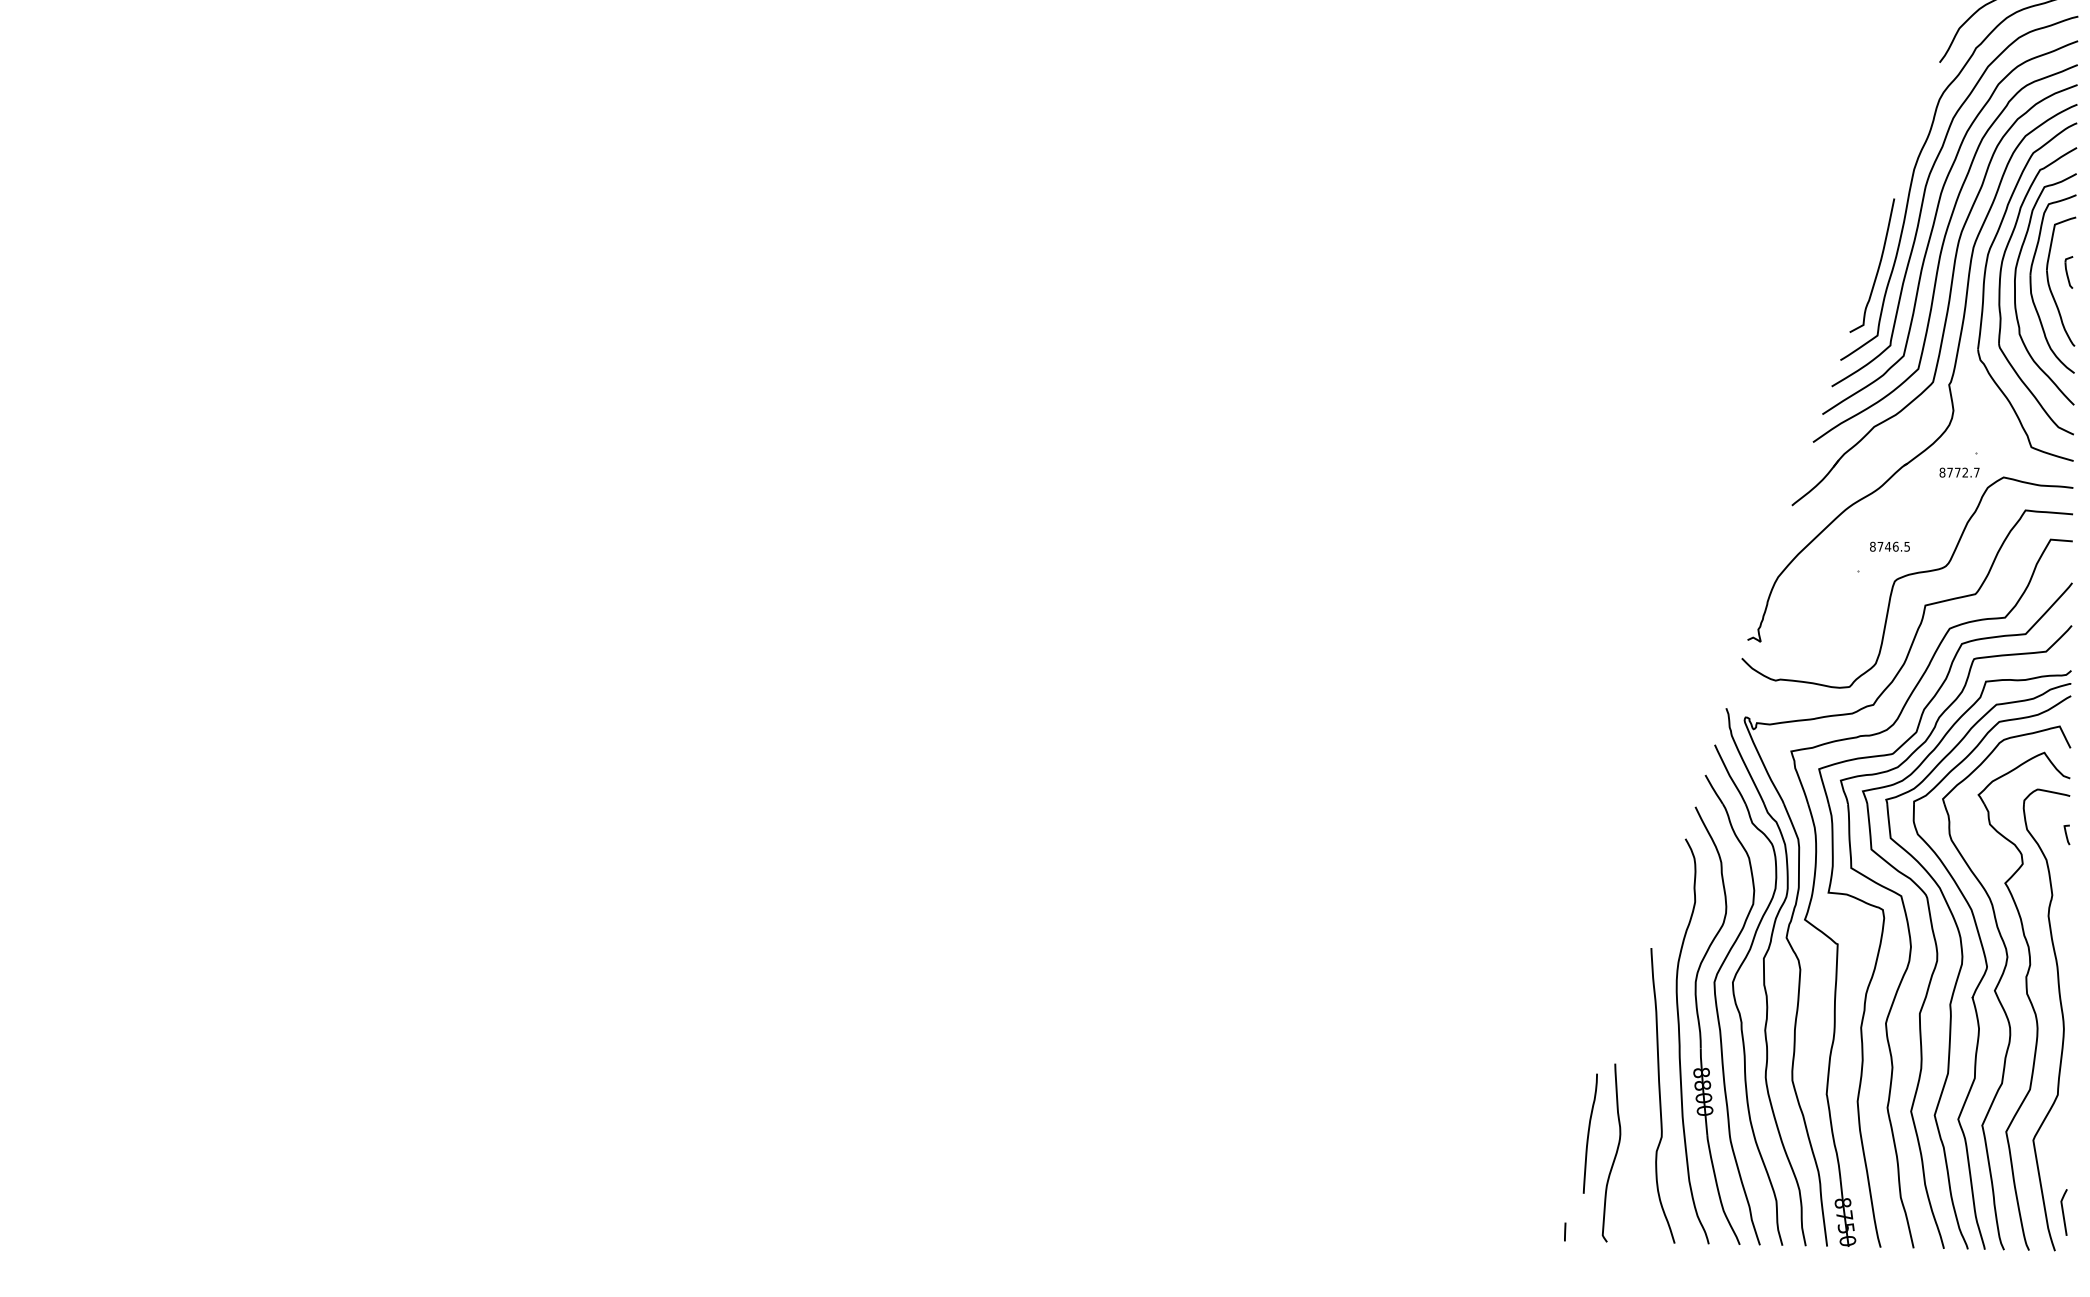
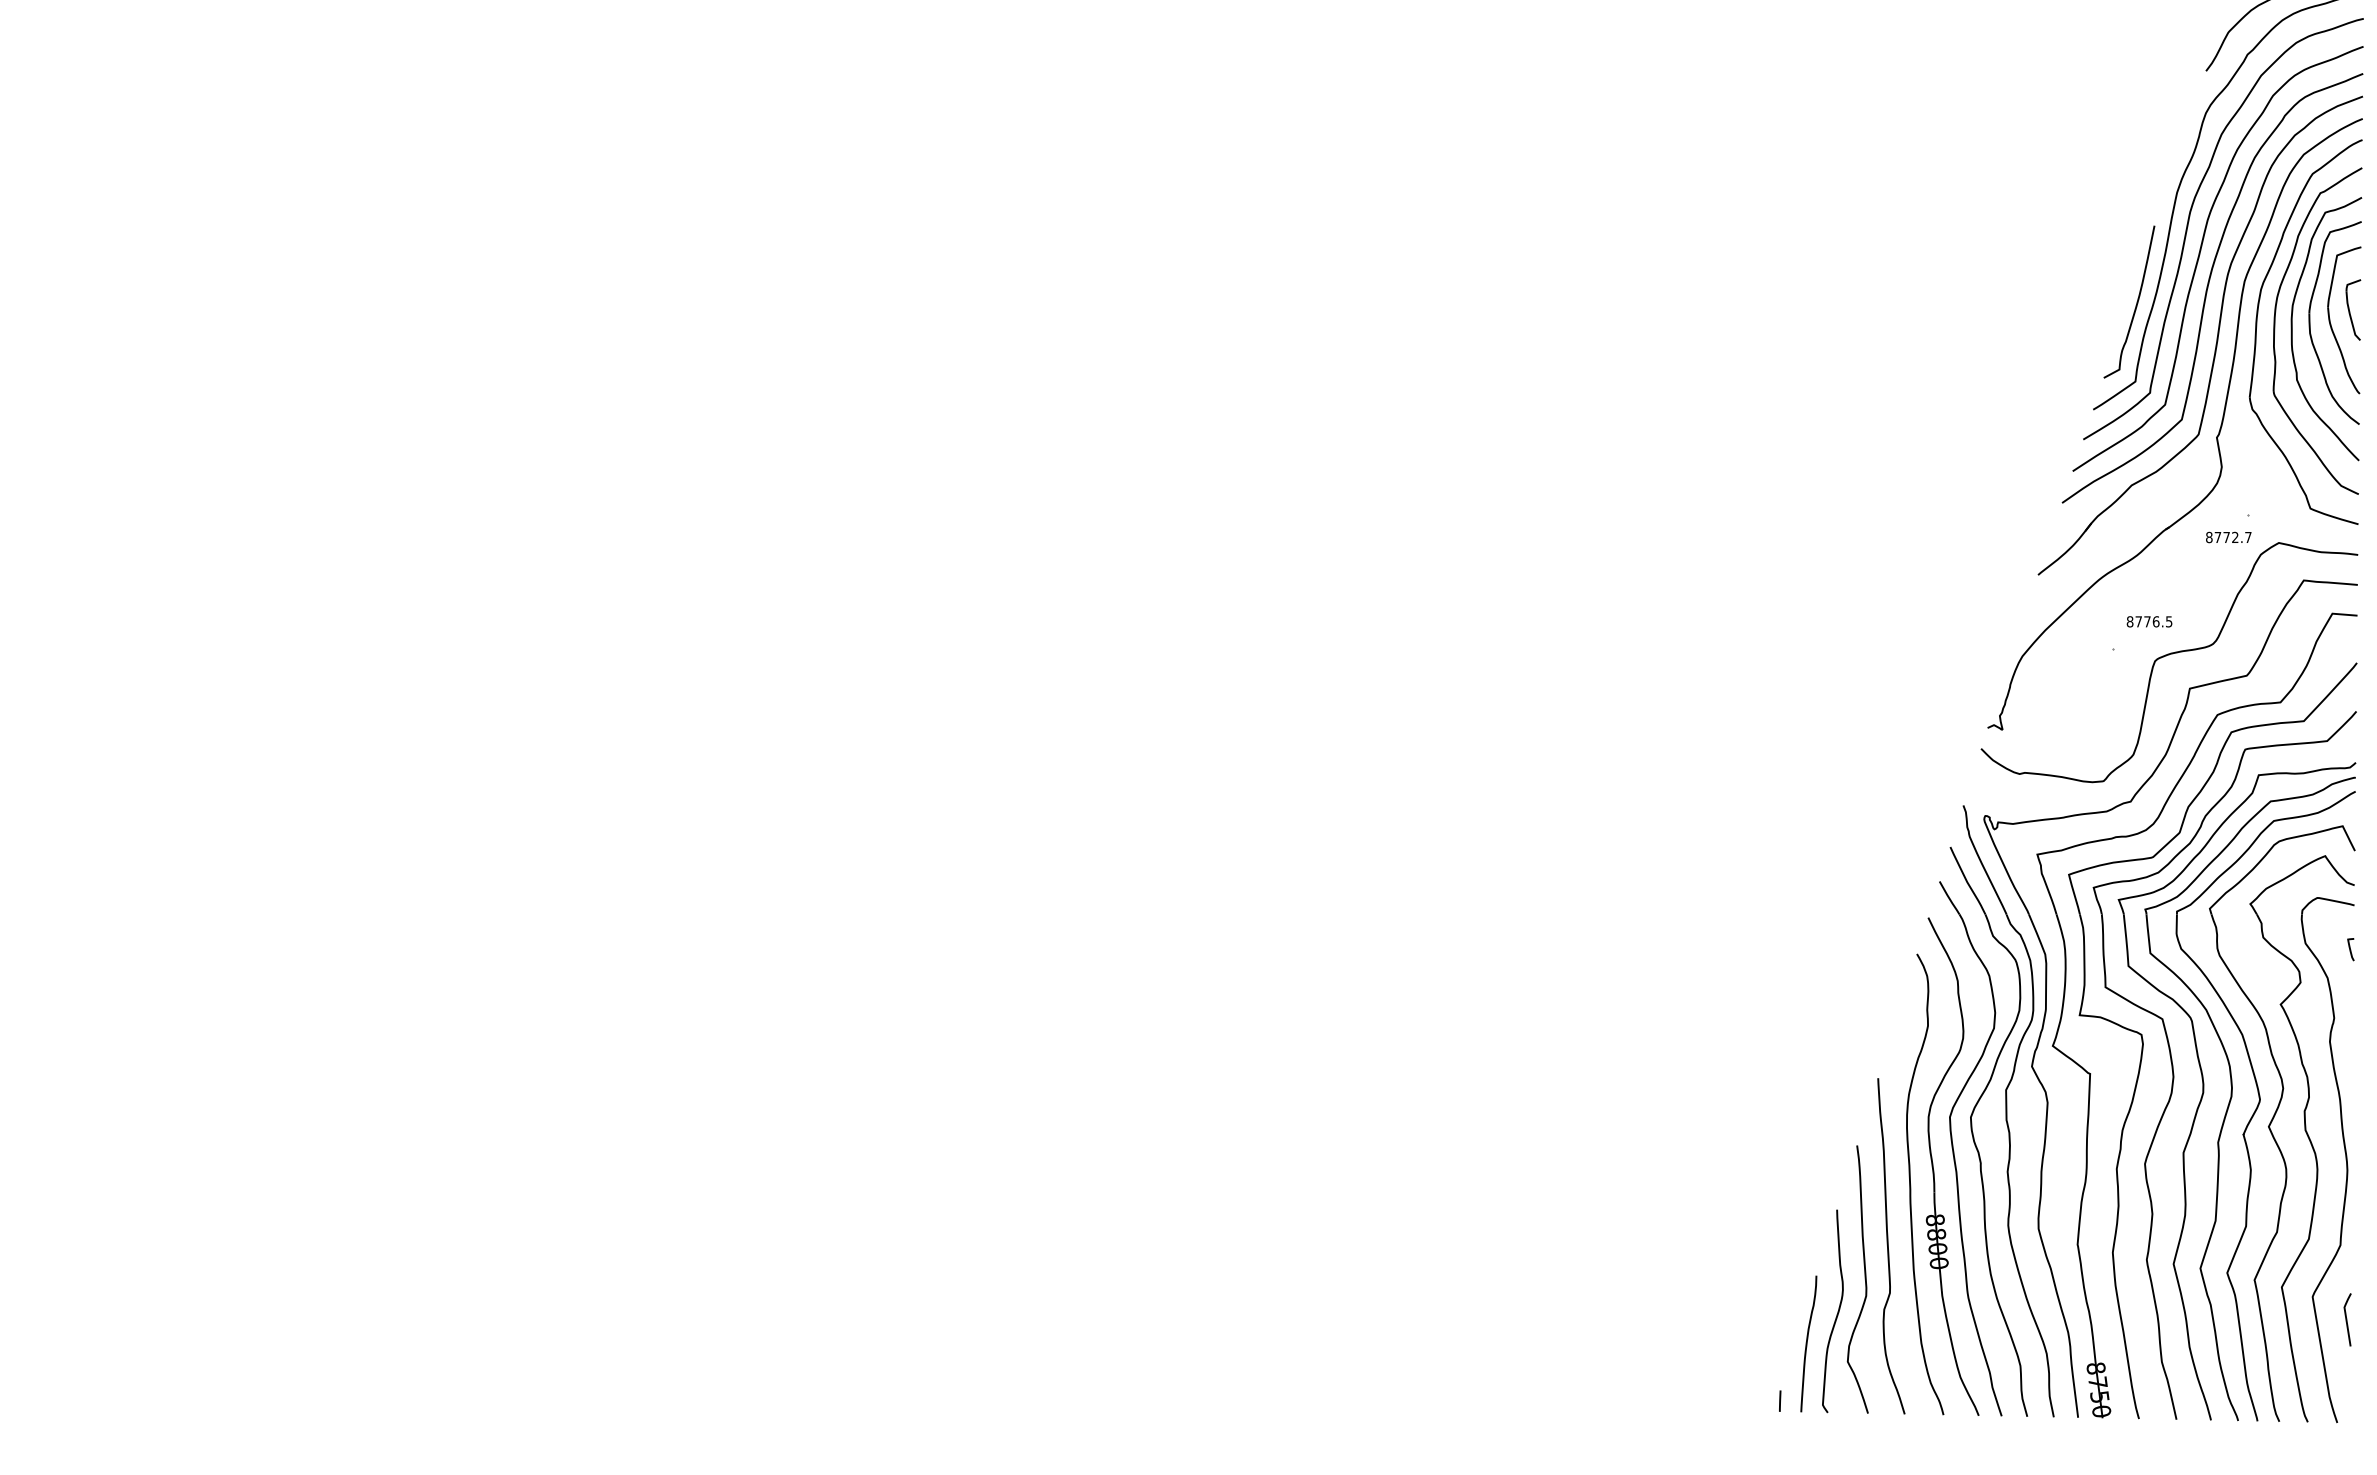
part: (2068, 272) -> (2352, 309), size x1.67
text: (1888, 546) -> (2147, 621), 8746.5 -> 8776.5
curve: (1639, 1124) -> (1864, 1278), added
curve: (1589, 1133) -> (1807, 1343), moved
curve: (2063, 1212) -> (2346, 1319), moved

